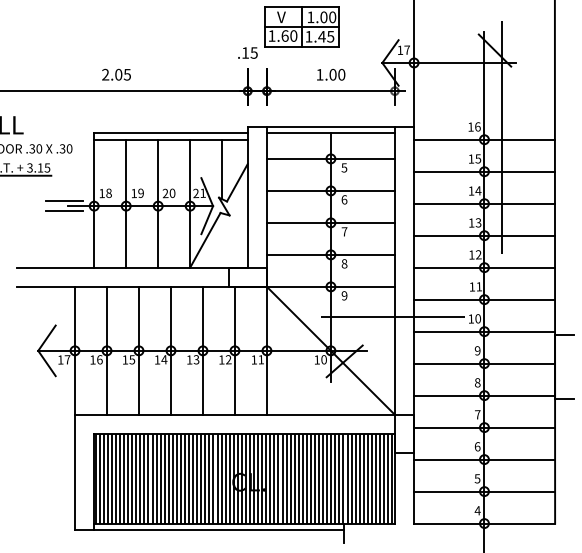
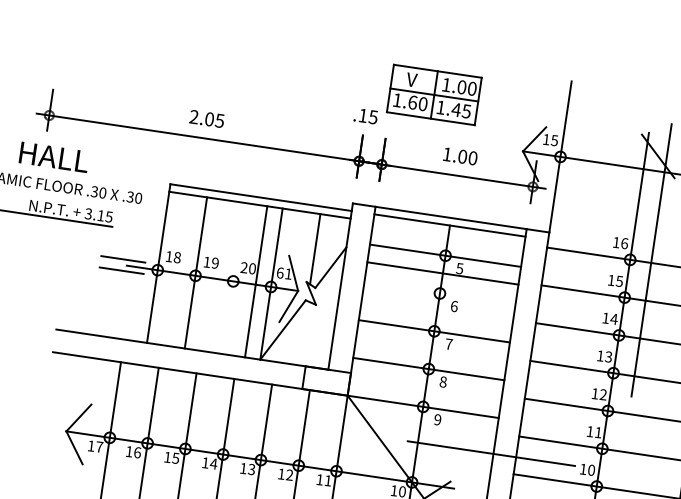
text: (407, 49) -> (555, 139), 17 -> 15
line: (330, 190) -> (442, 272), moved
text: (196, 193) -> (280, 273), 21 -> 61
line: (158, 203) -> (256, 281), moved

